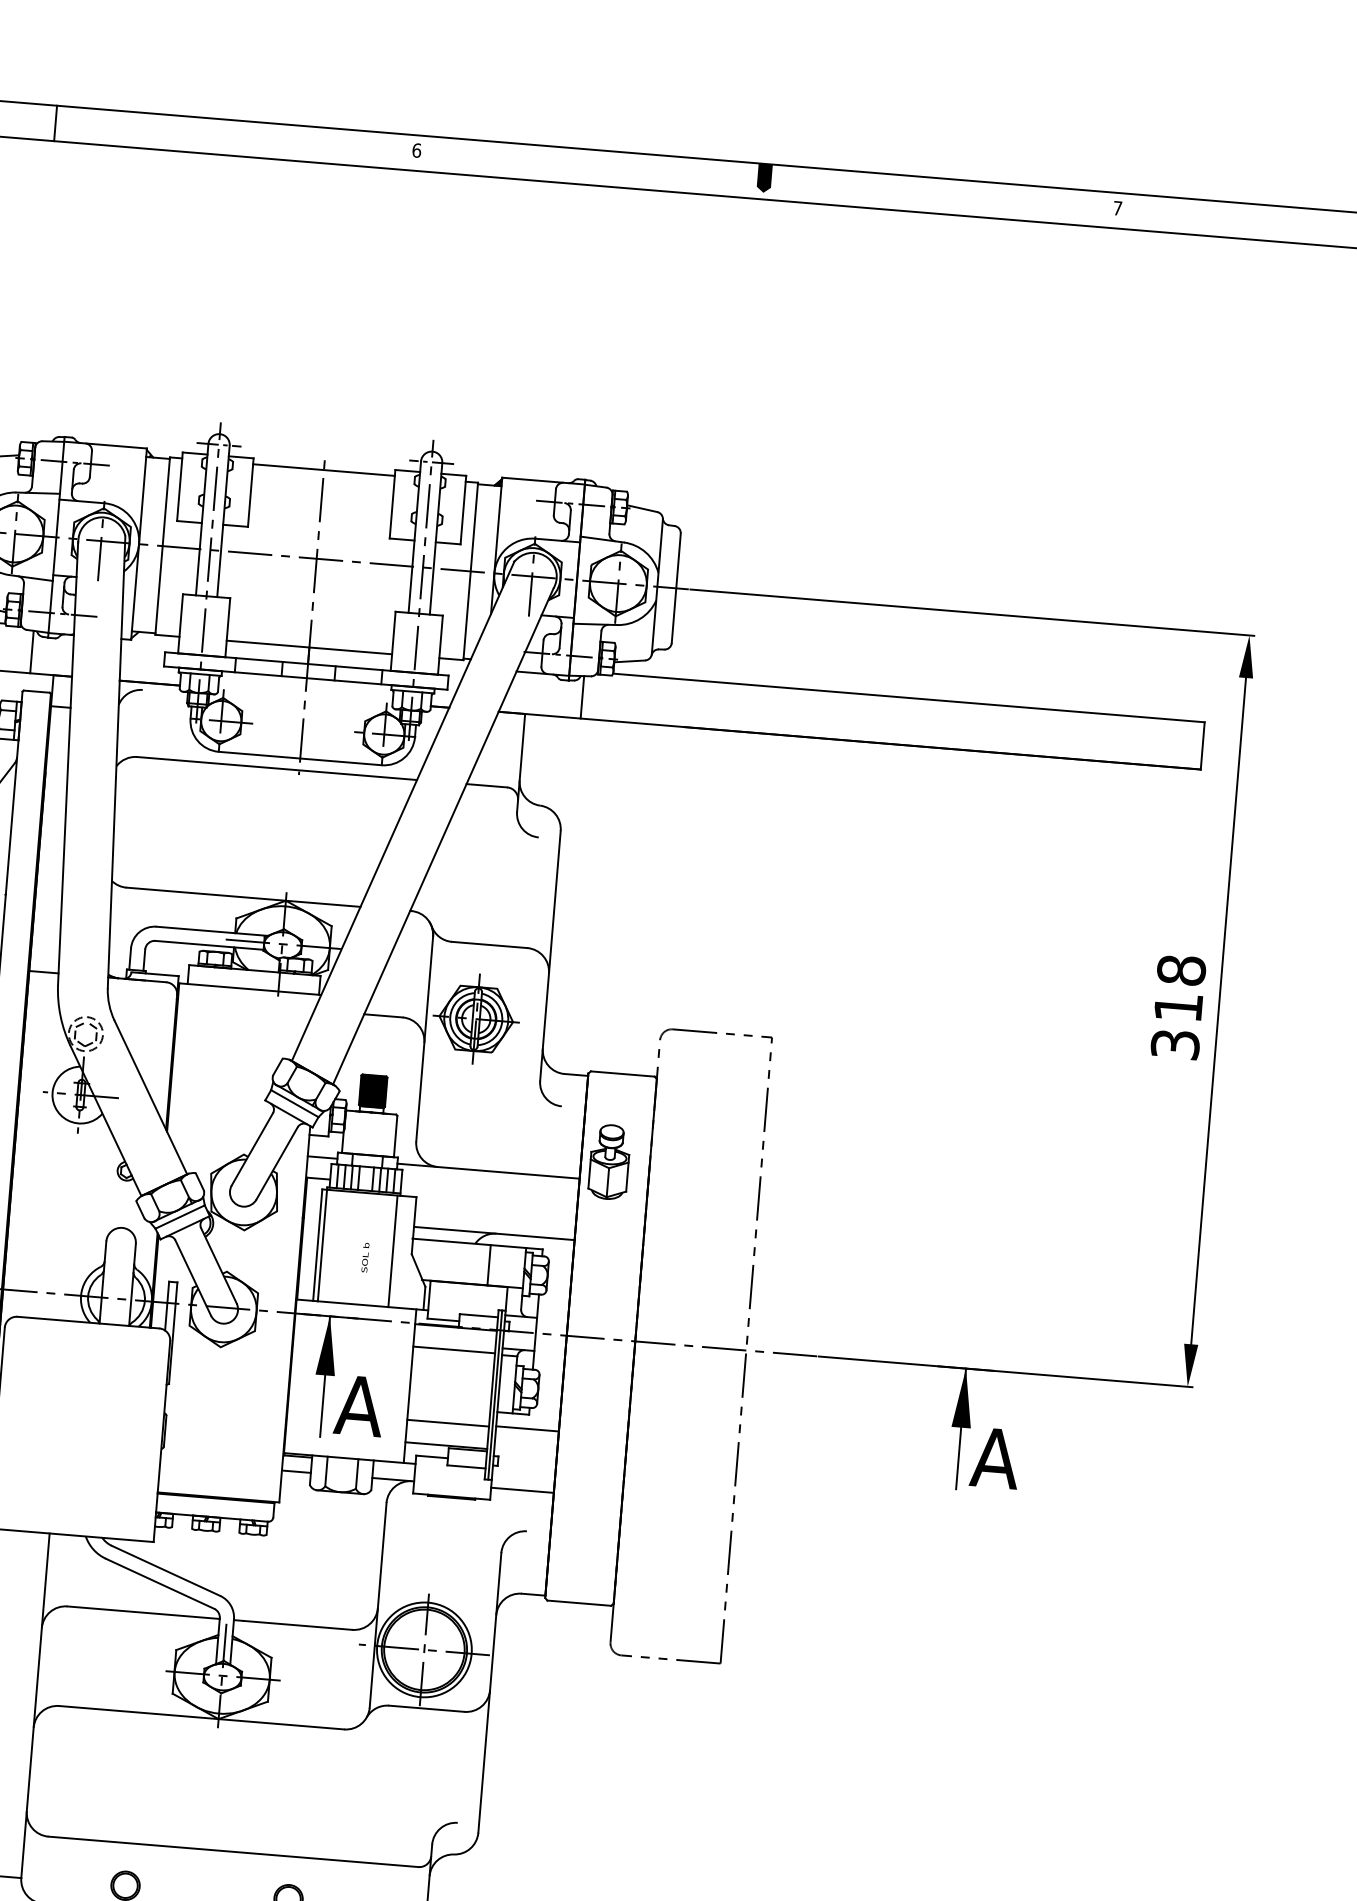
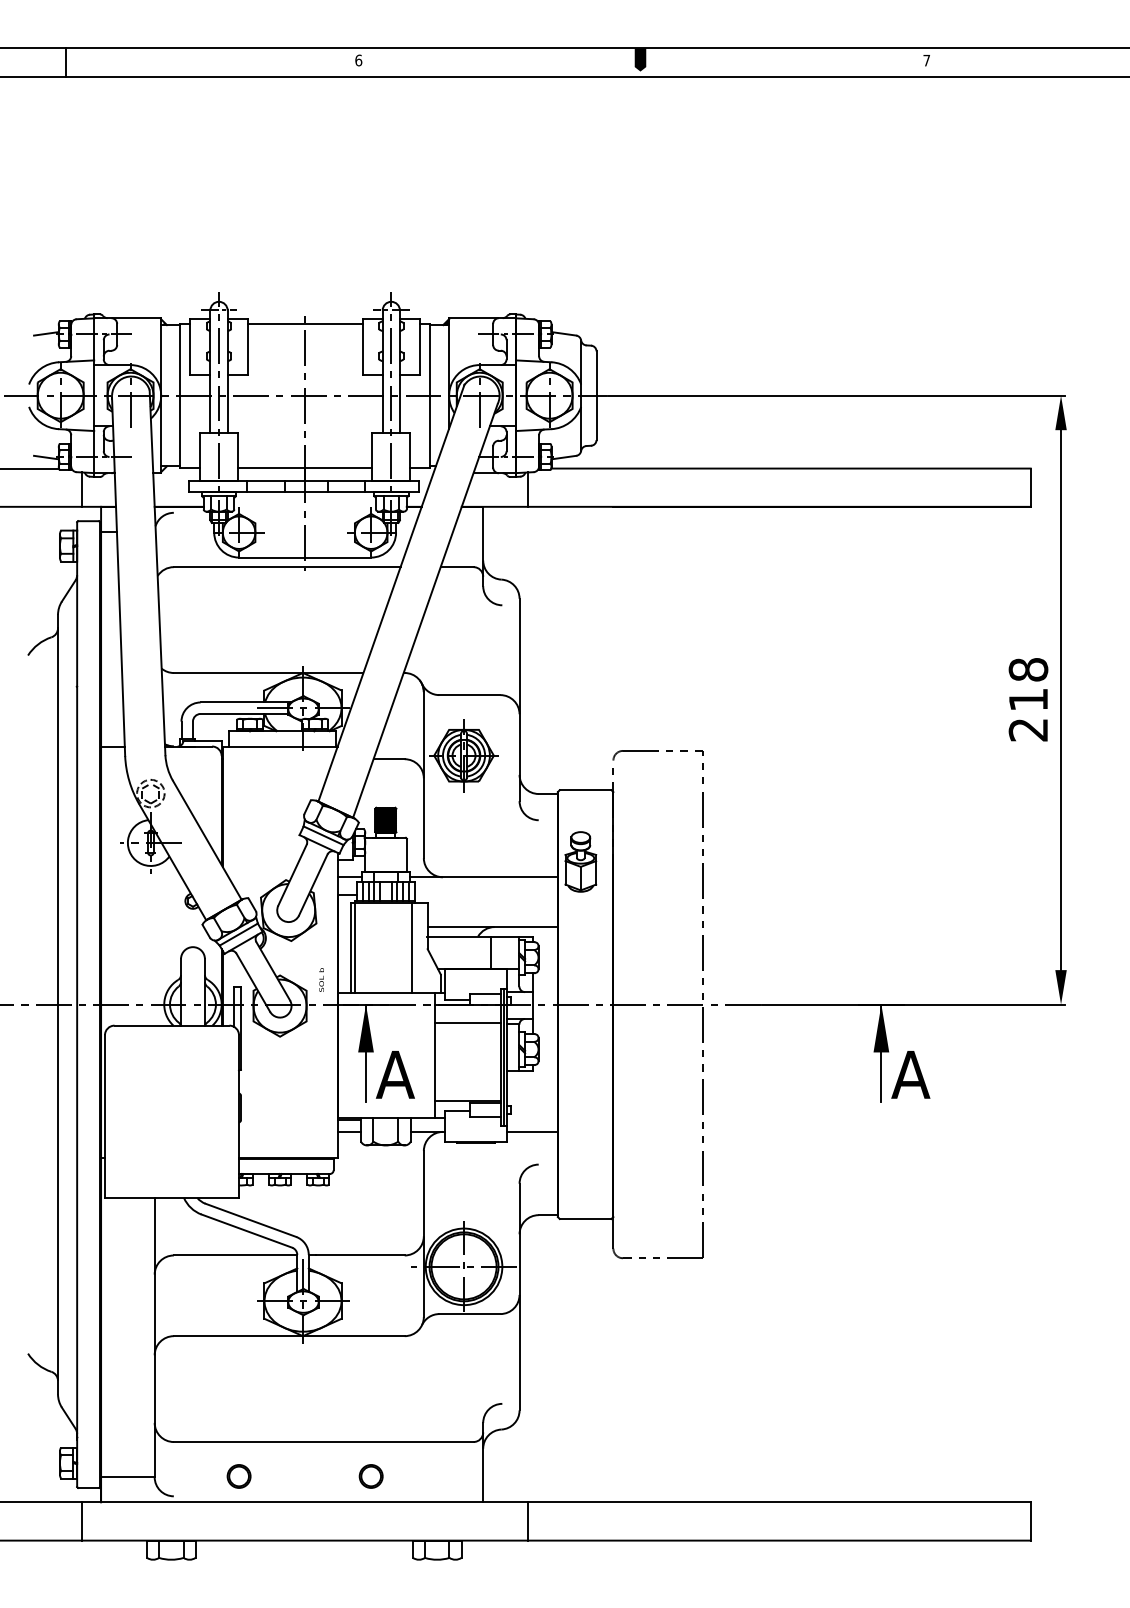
text: (1175, 1044) -> (1028, 729), 318 -> 218
text: (365, 1257) -> (321, 979), moved
line: (448, 1422) -> (468, 1082), removed
line: (527, 1429) -> (532, 1082), removed

